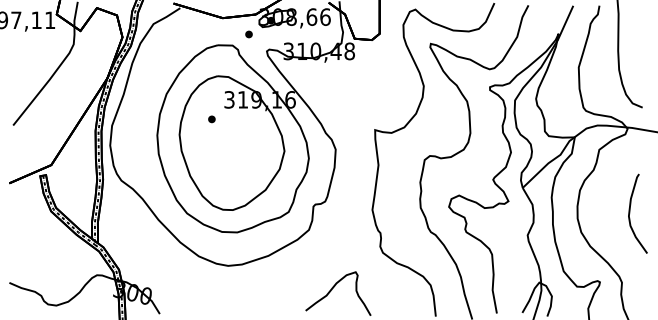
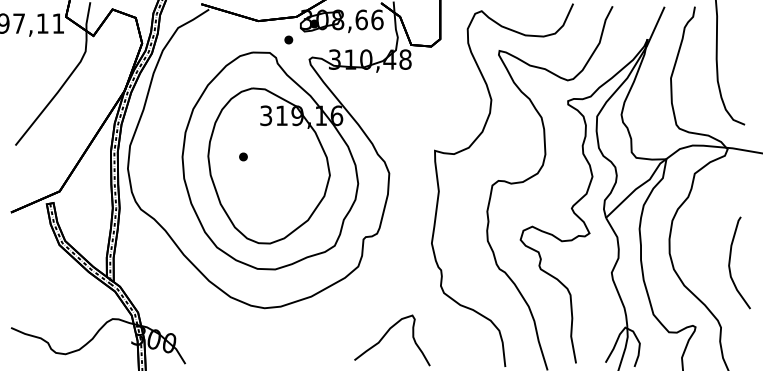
part: (211, 119) -> (242, 157), moved
curve: (630, 213) -> (730, 262), moved

